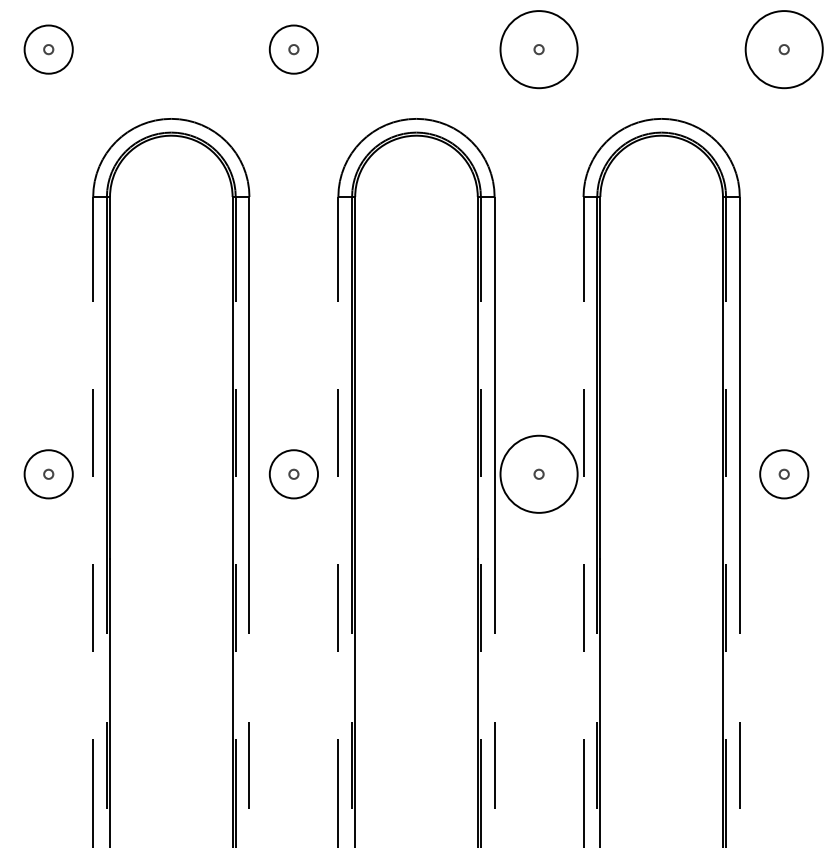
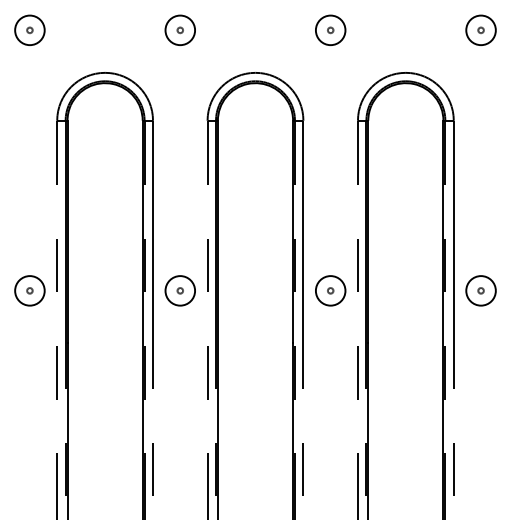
circle: (538, 49) -> (330, 30), size x0.62
circle: (783, 49) -> (480, 30), size x0.62
circle: (538, 473) -> (330, 290), size x0.62

